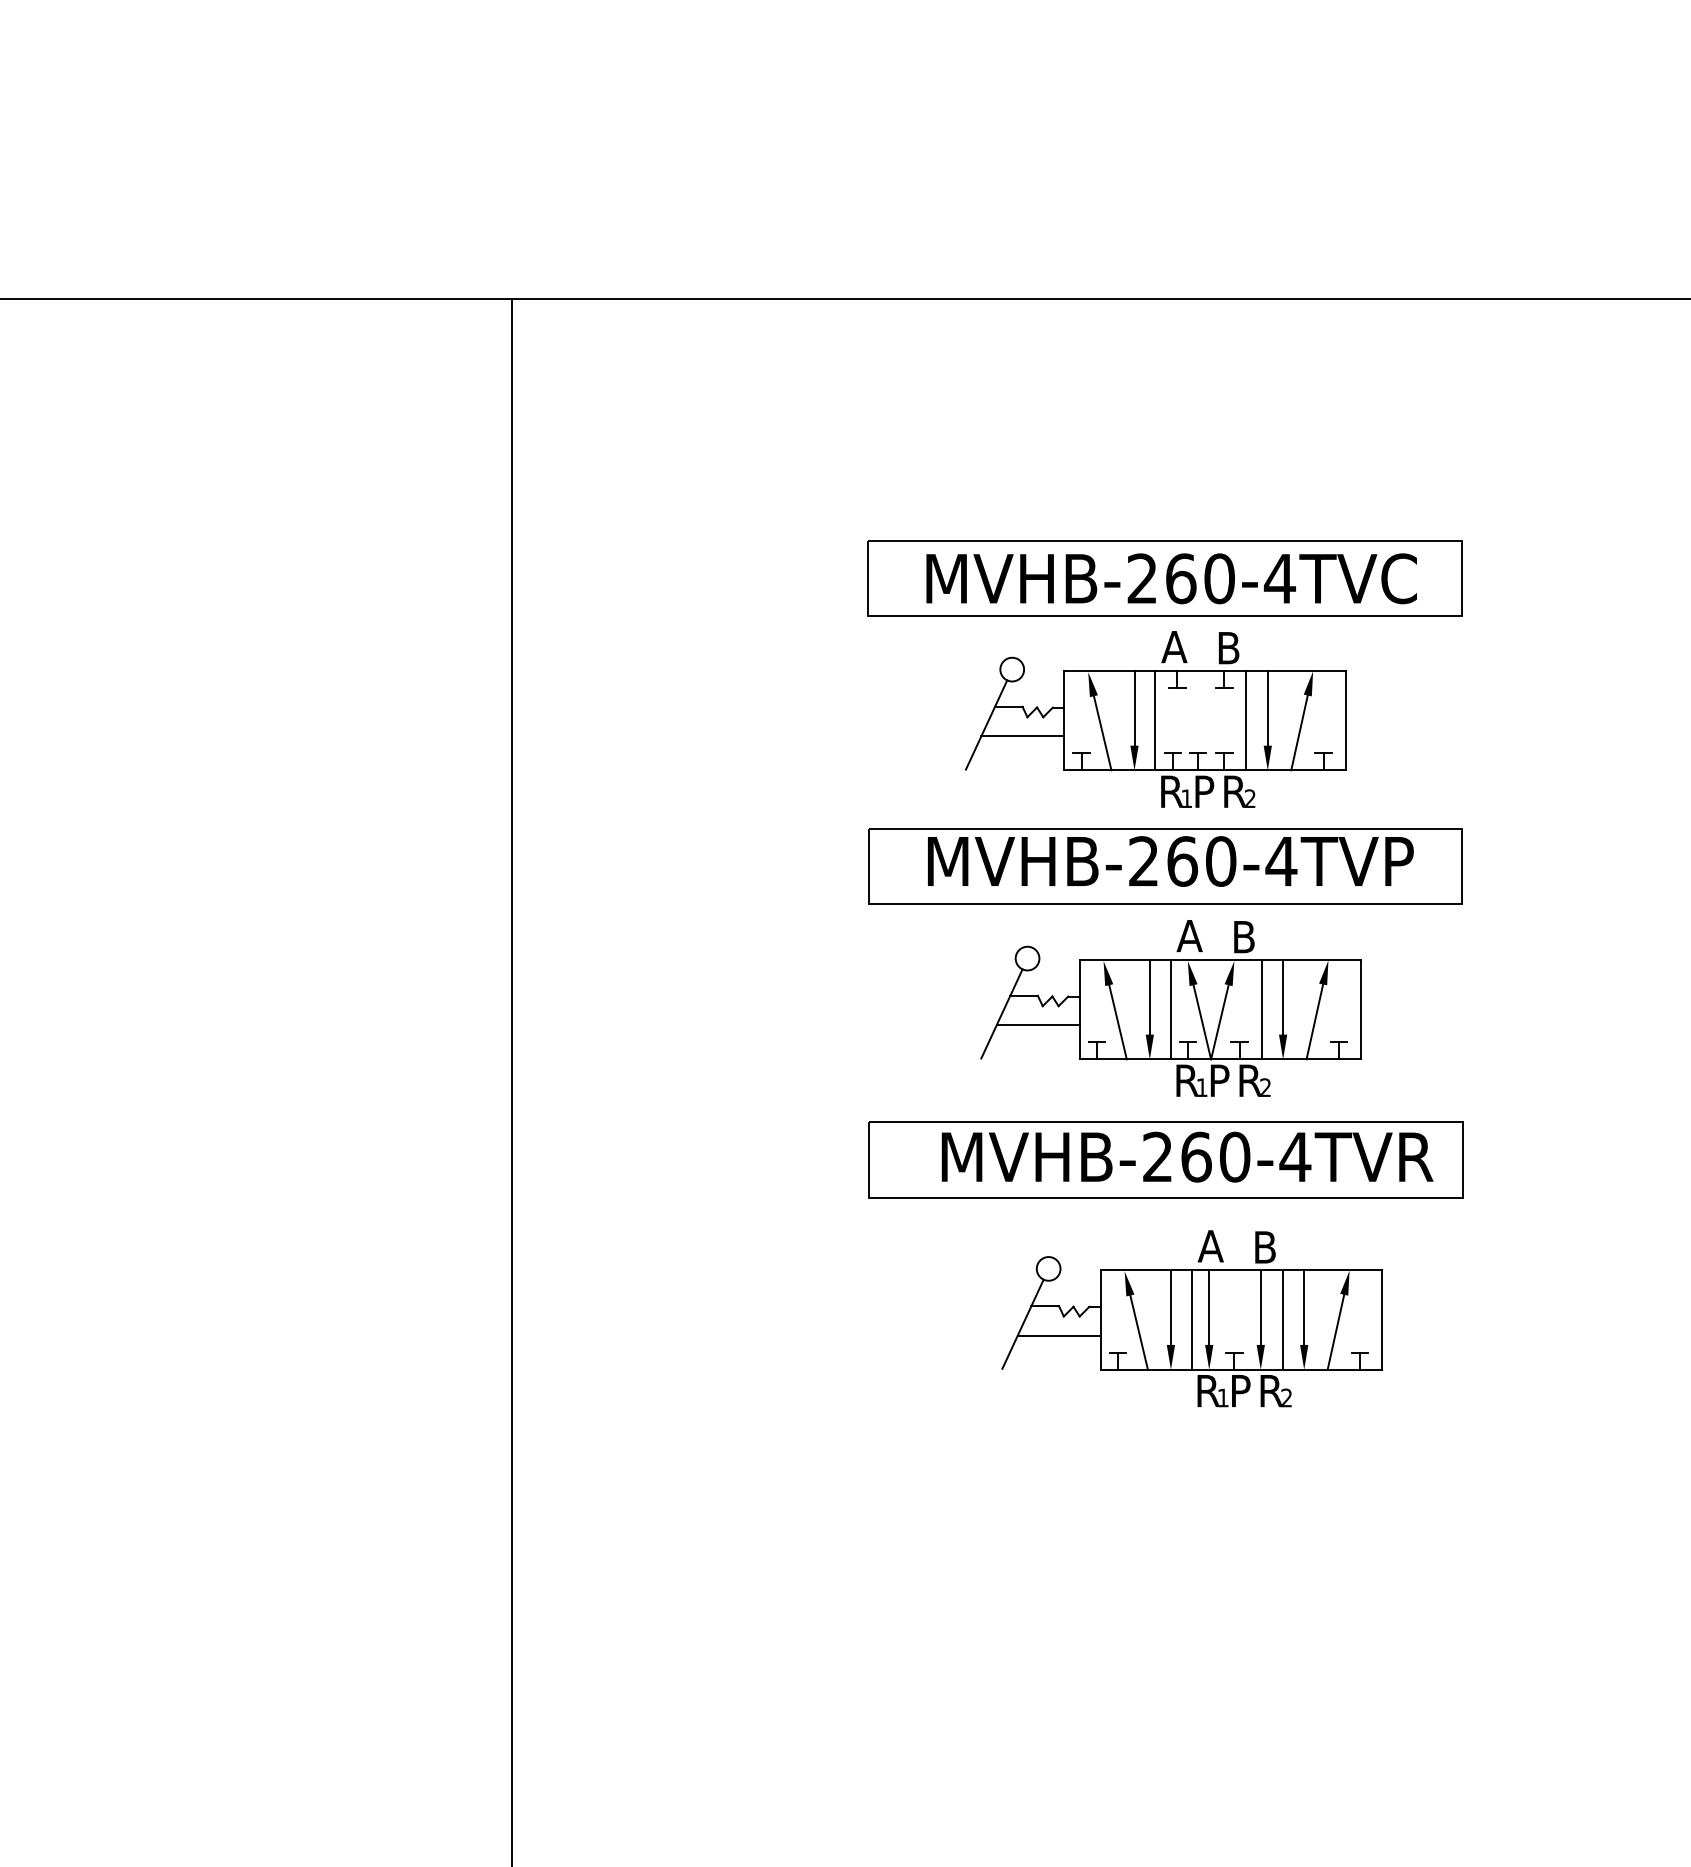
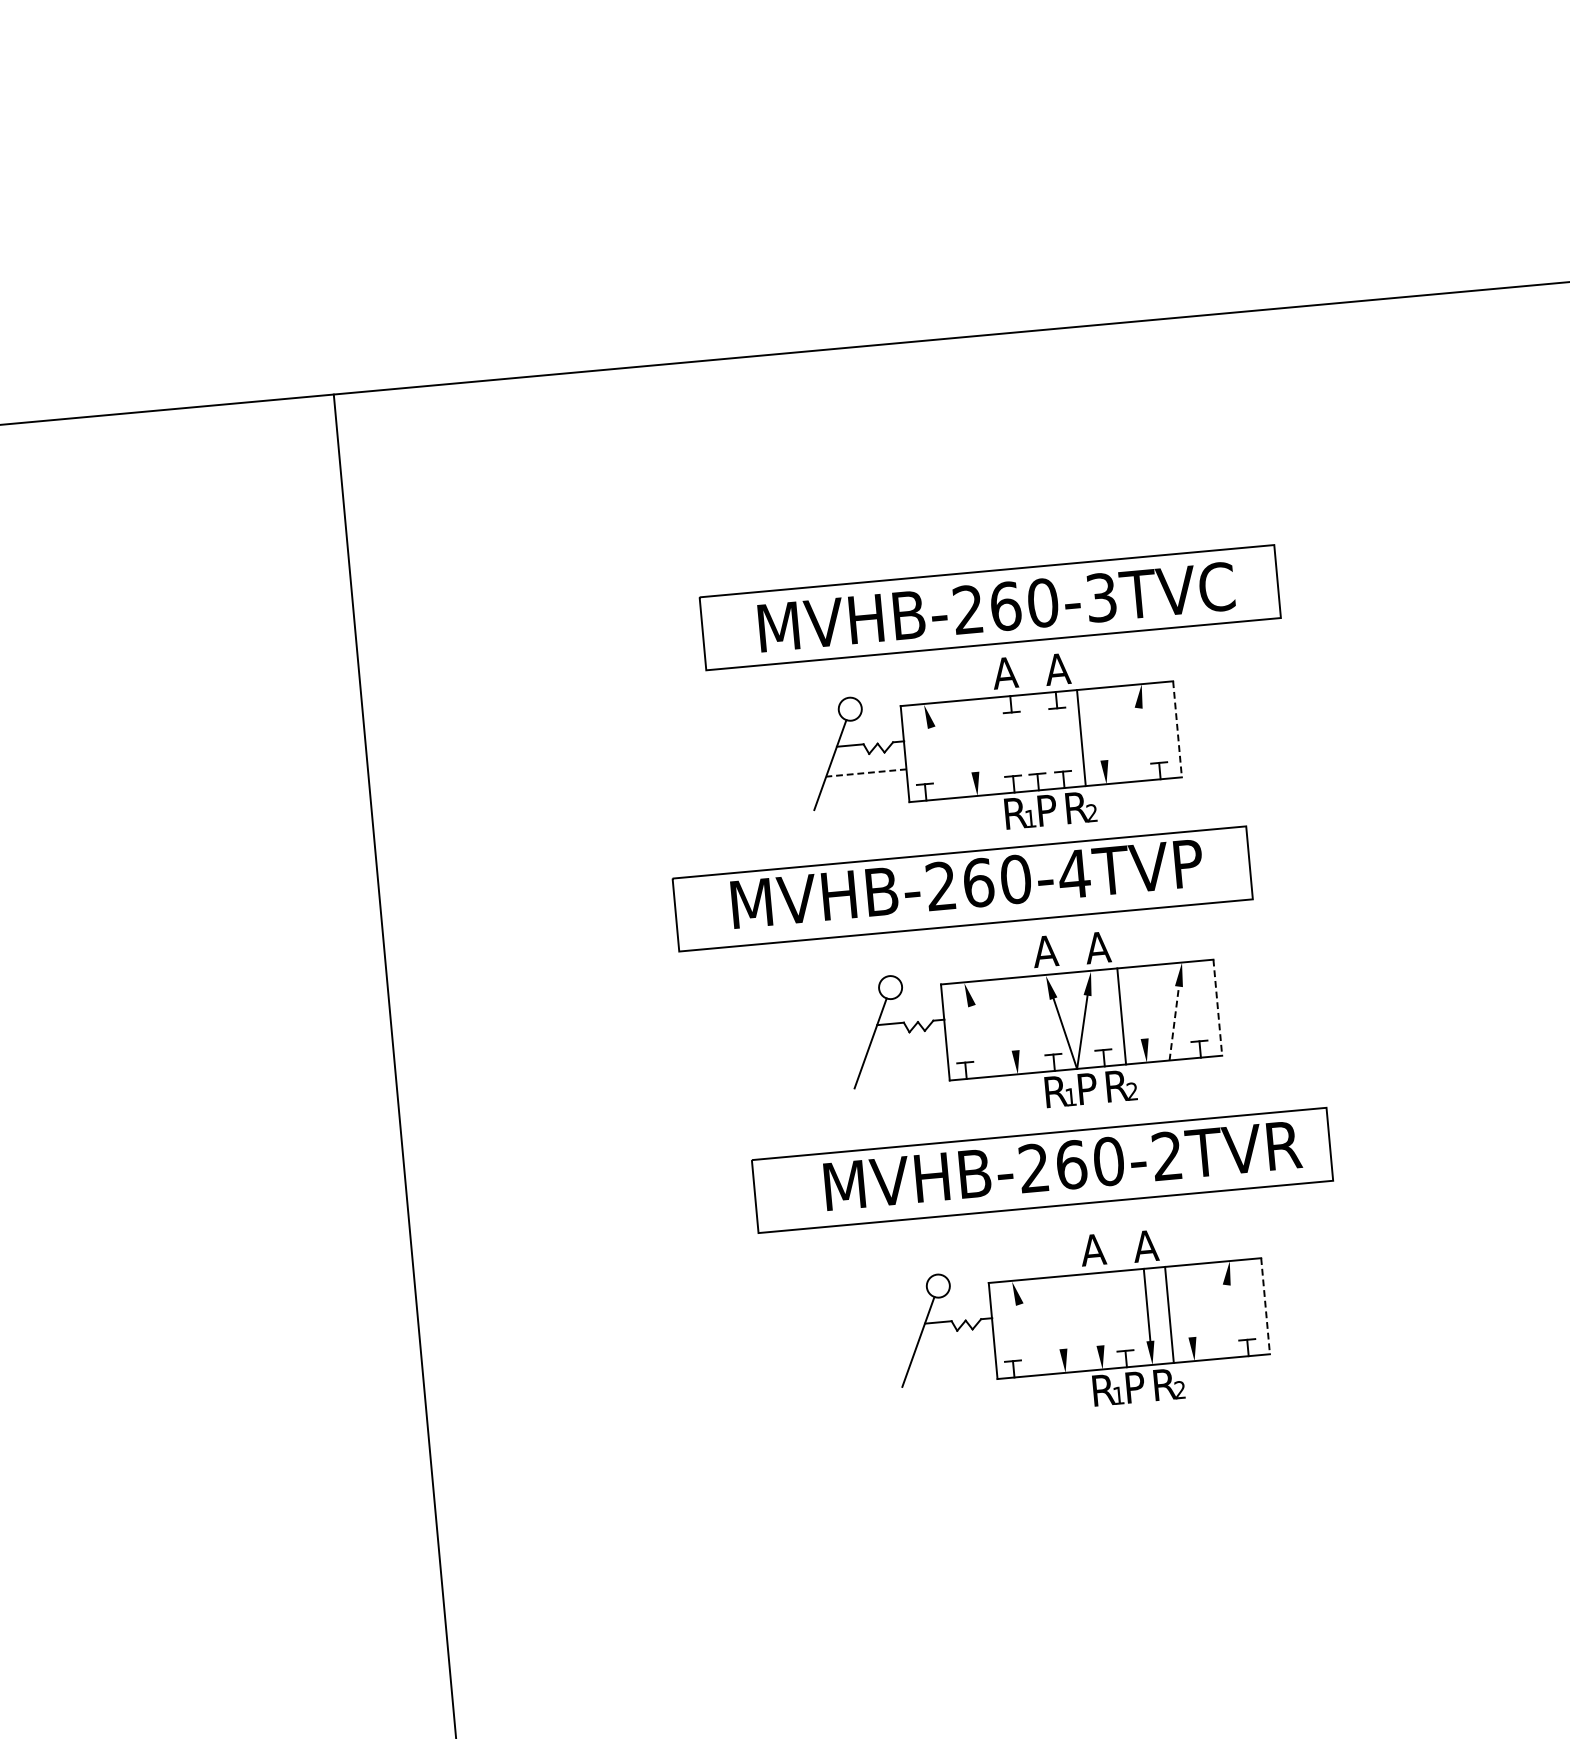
text: (1279, 578) -> (1100, 597), MVHB-260-4TVC -> MVHB-260-3TVC
text: (1228, 648) -> (1057, 669), B -> A
line: (1134, 708) -> (972, 736), removed
line: (1267, 708) -> (1100, 724), removed
line: (1155, 720) -> (993, 745), removed
line: (1345, 720) -> (1177, 729), solid -> dashed
line: (1299, 732) -> (1133, 744), removed
line: (1102, 733) -> (943, 763), removed
line: (1022, 736) -> (866, 773), solid -> dashed
part: (1165, 866) -> (962, 889), moved
text: (1243, 937) -> (1097, 948), B -> A
line: (1149, 997) -> (1012, 1014), removed
line: (1283, 997) -> (1141, 1002), removed
line: (1170, 1009) -> (1033, 1024), removed
line: (1360, 1009) -> (1217, 1007), solid -> dashed
line: (1314, 1021) -> (1173, 1023), solid -> dashed
line: (1117, 1022) -> (983, 1041), removed
line: (1037, 1025) -> (906, 1051), removed
text: (1295, 1156) -> (1167, 1155), MVHB-260-4TVR -> MVHB-260-2TVR
text: (1264, 1247) -> (1145, 1246), B -> A
line: (1170, 1307) -> (1059, 1312), removed
line: (1209, 1307) -> (1097, 1309), removed
line: (1304, 1307) -> (1189, 1300), removed
line: (1191, 1319) -> (1081, 1322), removed
line: (1382, 1320) -> (1266, 1306), solid -> dashed
line: (1335, 1331) -> (1221, 1321), removed
line: (1138, 1332) -> (1030, 1339), removed
line: (1058, 1335) -> (953, 1349), removed

